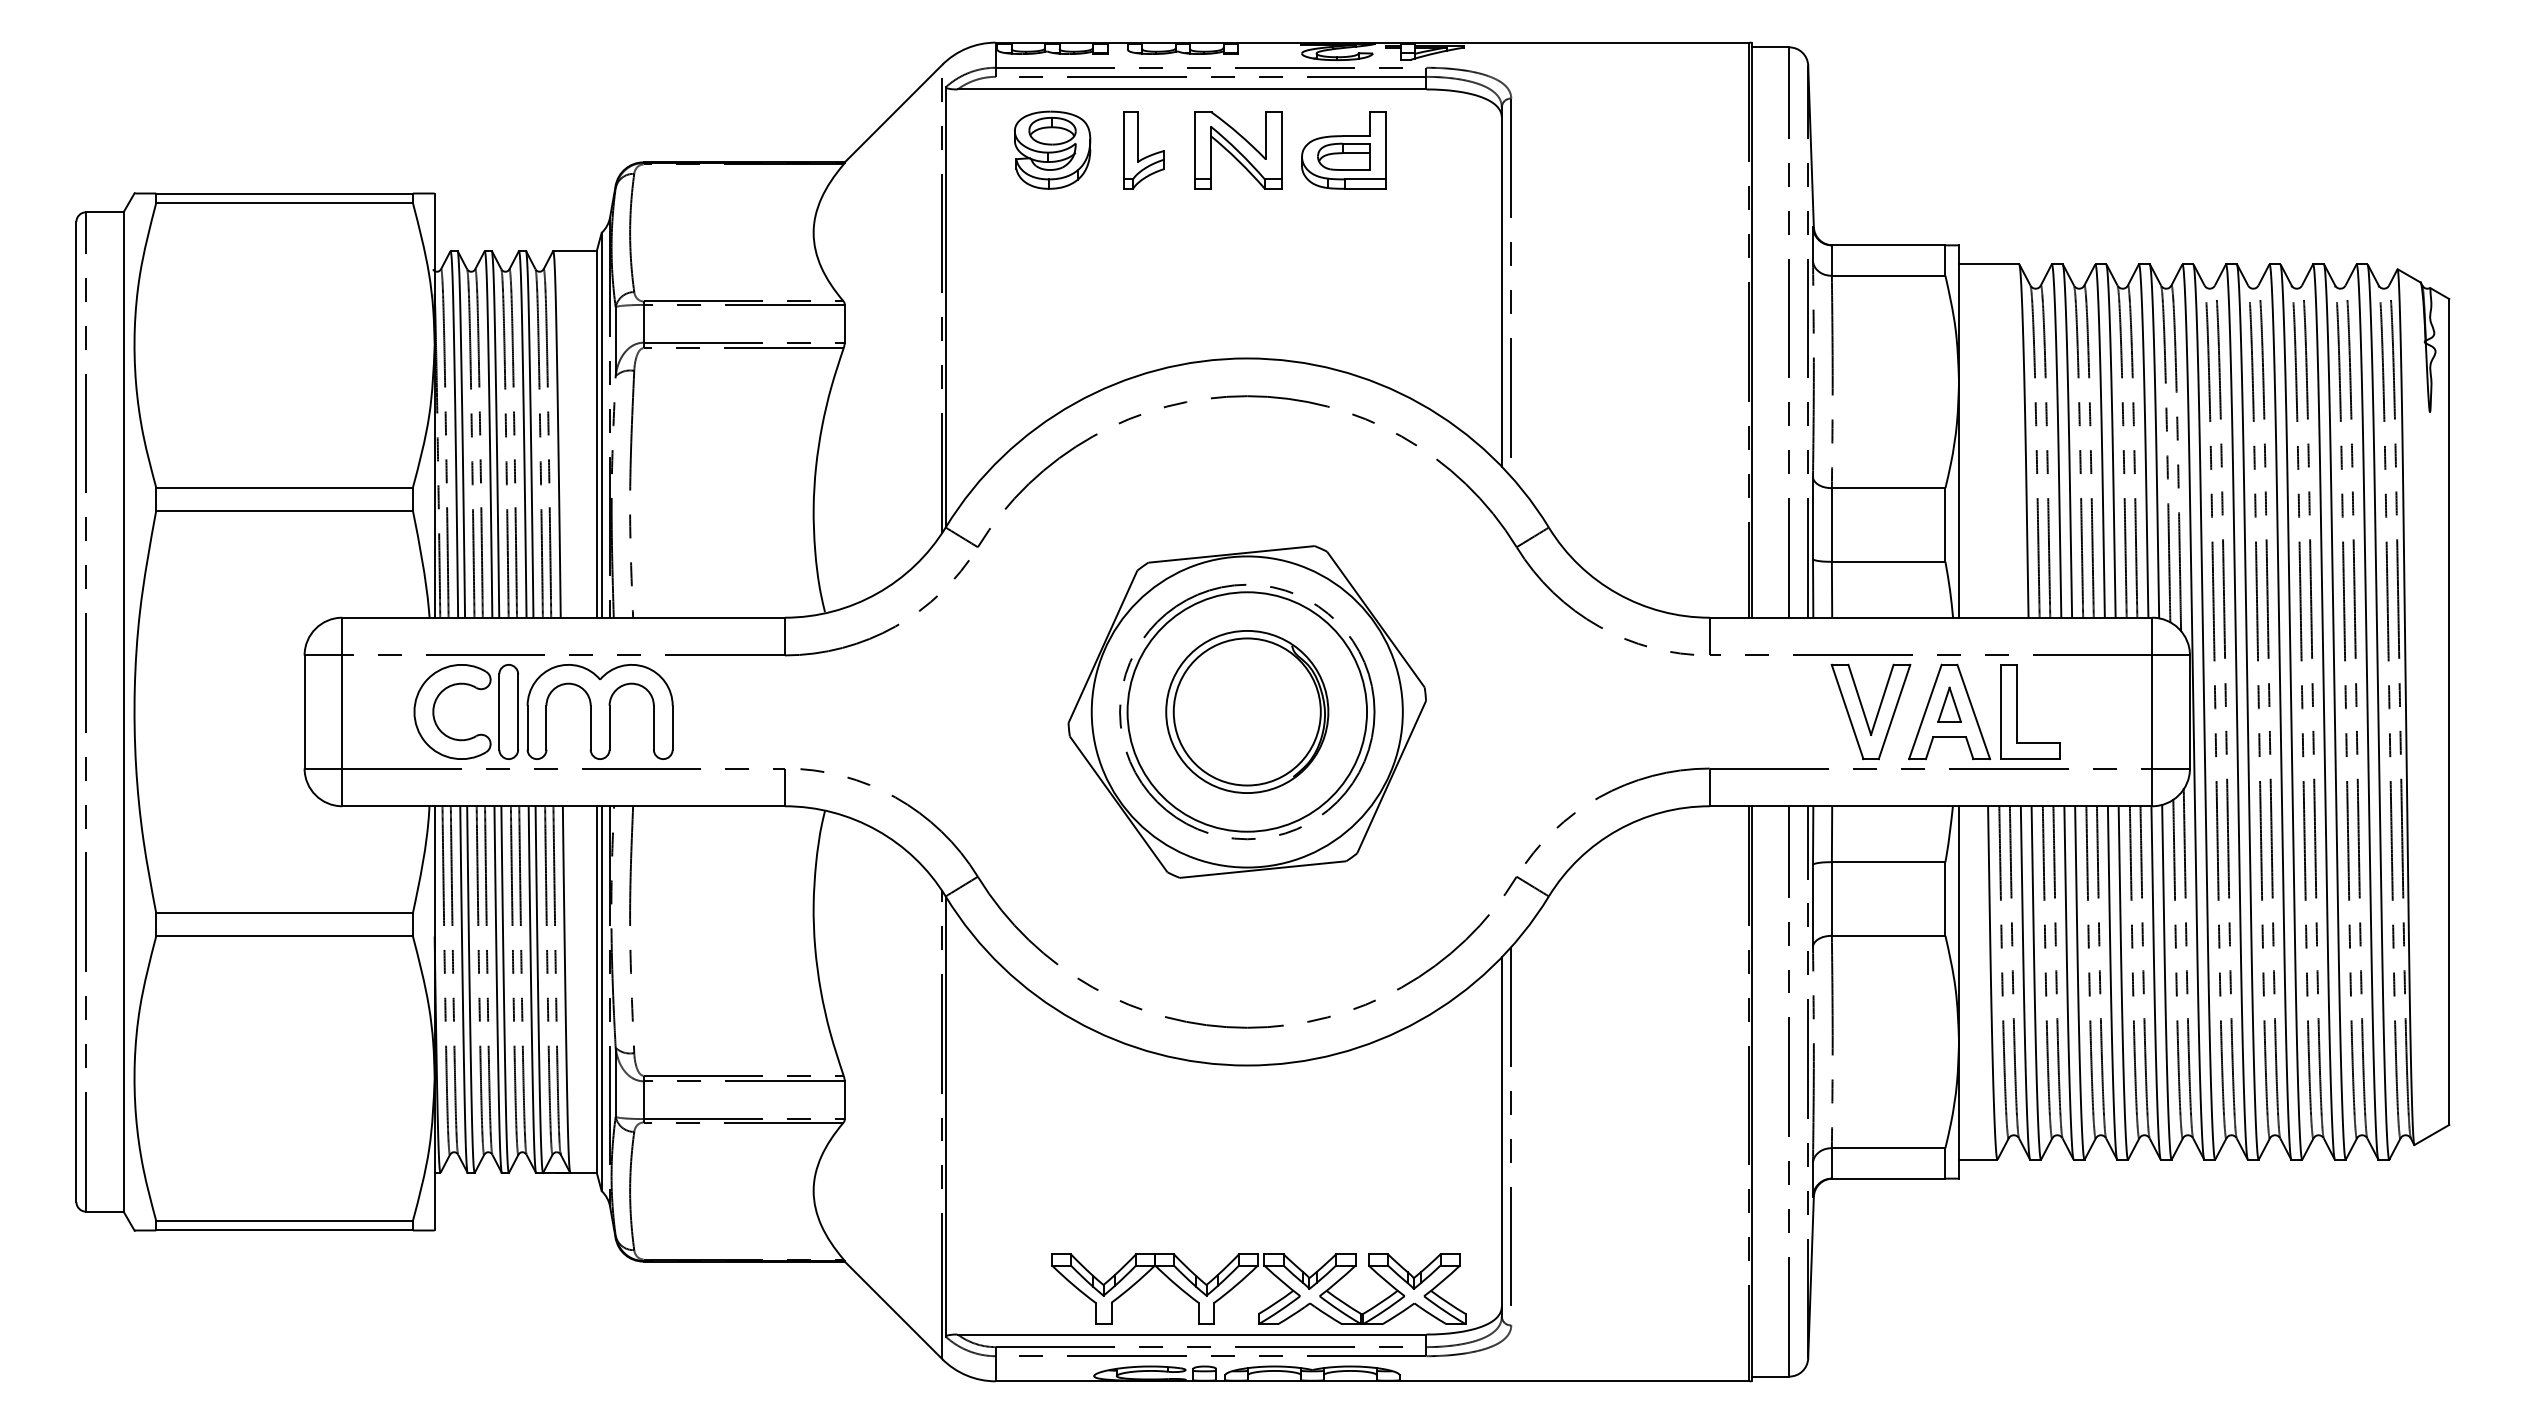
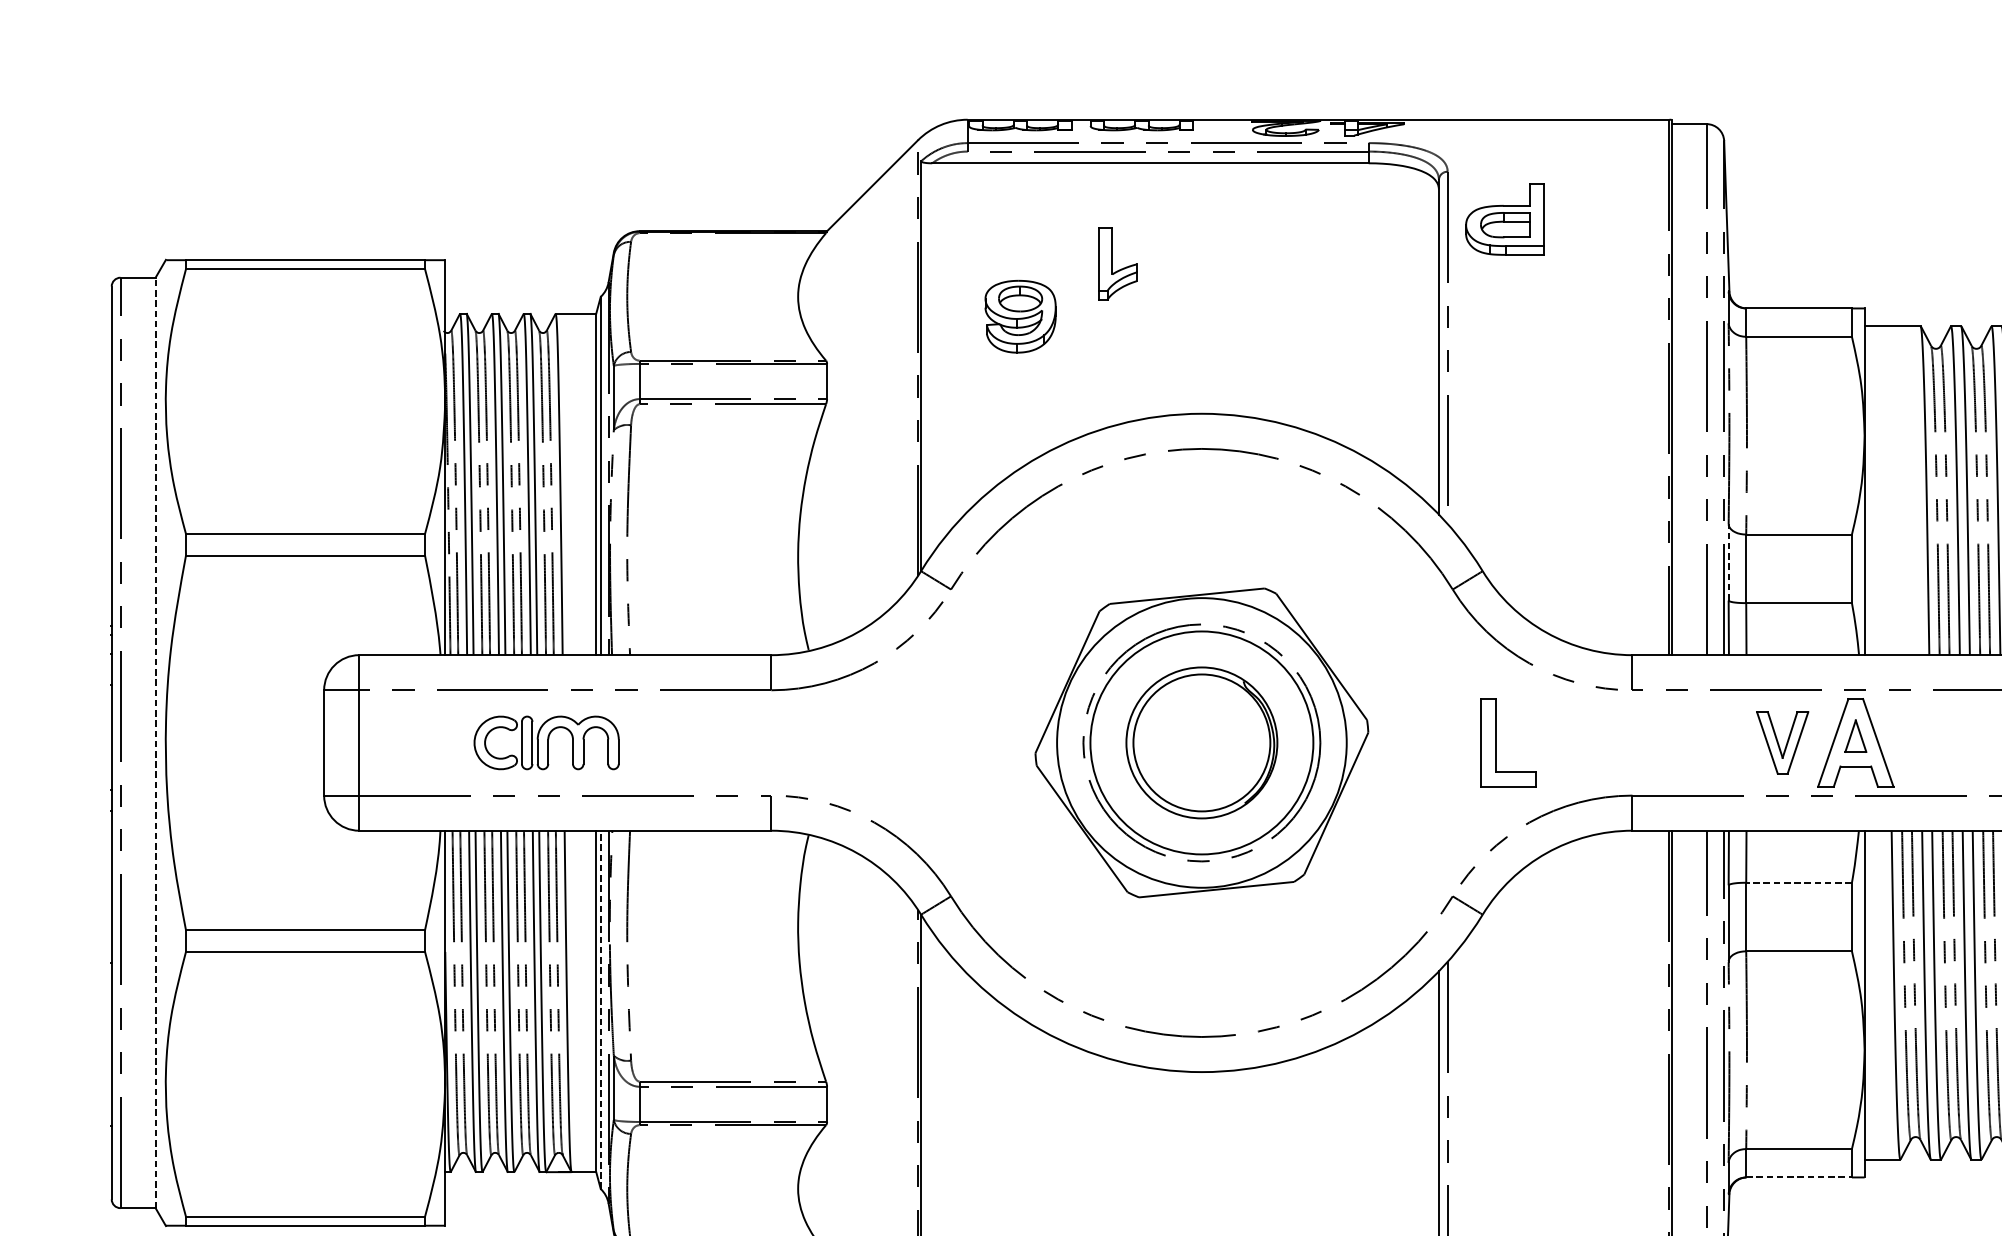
part: (1052, 149) -> (1020, 316), moved
part: (1143, 150) -> (1117, 263), moved
part: (1238, 150) -> (1193, 220), removed
part: (1343, 150) -> (1504, 219), moved
line: (1813, 518) -> (1729, 562), solid -> dashed
line: (123, 711) -> (155, 742), solid -> dashed
part: (543, 711) -> (546, 742), size x0.6
part: (1870, 711) -> (1782, 742), size x0.7
part: (2017, 711) -> (1496, 742), moved
line: (1888, 862) -> (1798, 883), solid -> dashed
line: (601, 998) -> (600, 1009), solid -> dashed
line: (1888, 1178) -> (1798, 1177), solid -> dashed

